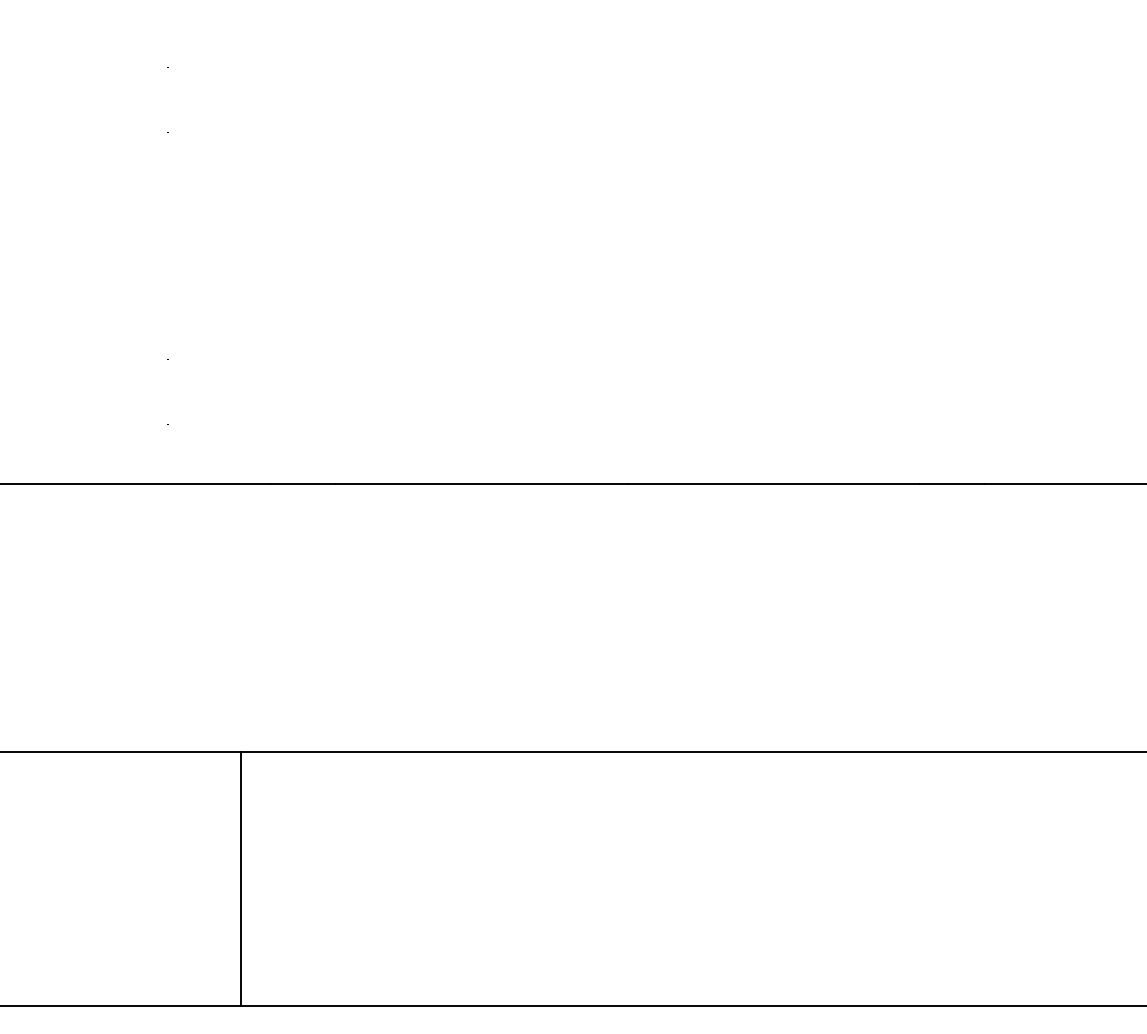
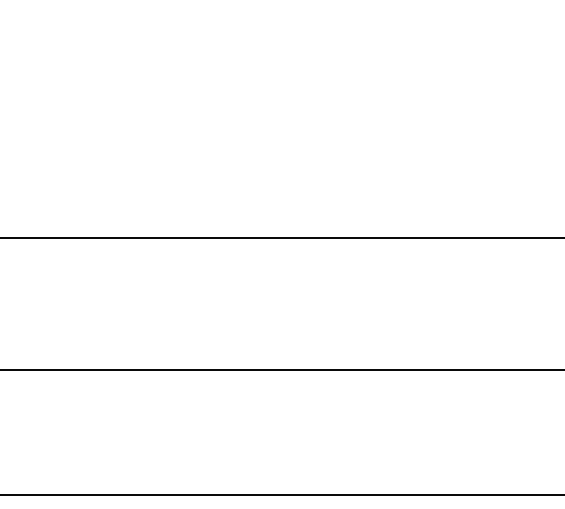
line: (240, 878) -> (118, 432), removed

